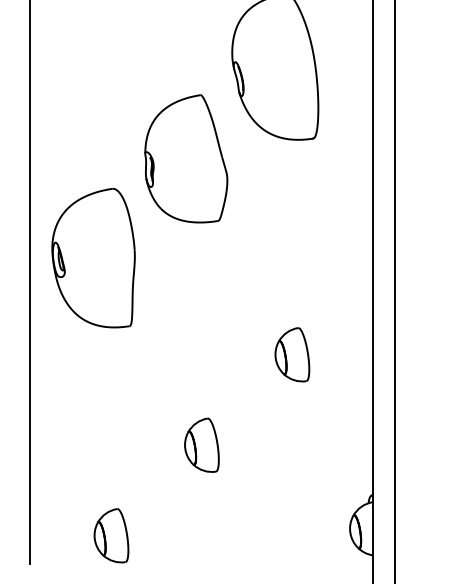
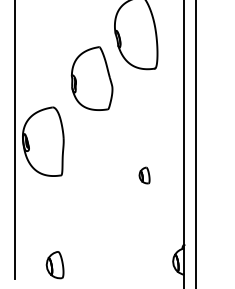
part: (93, 257) -> (43, 141), moved
part: (292, 354) -> (144, 175), size x0.6
part: (201, 445) -> (99, 220), removed

